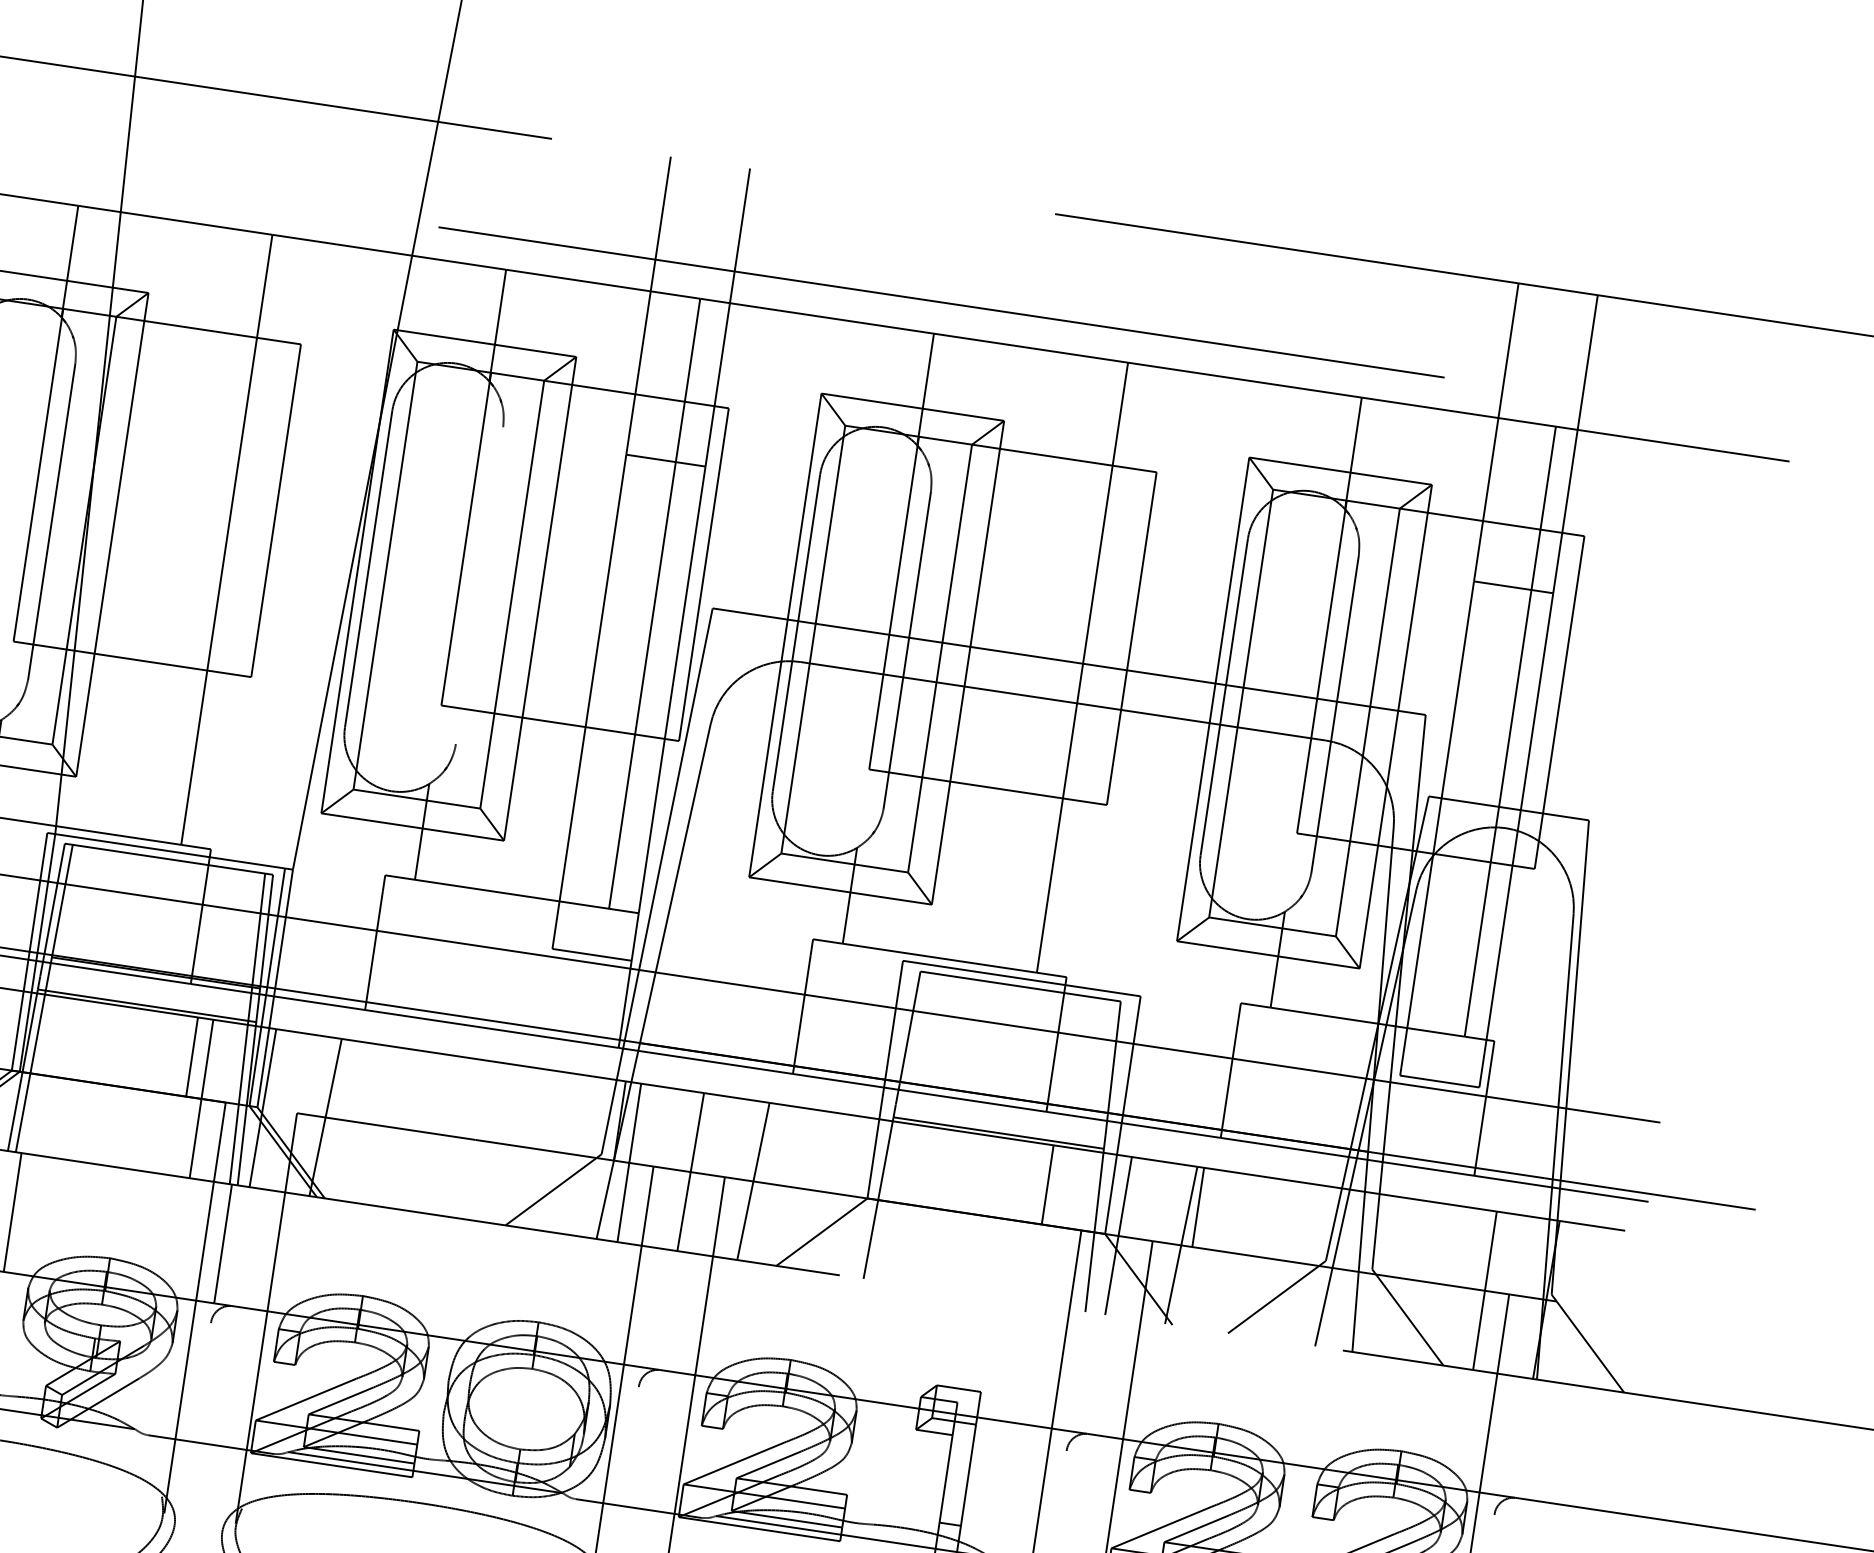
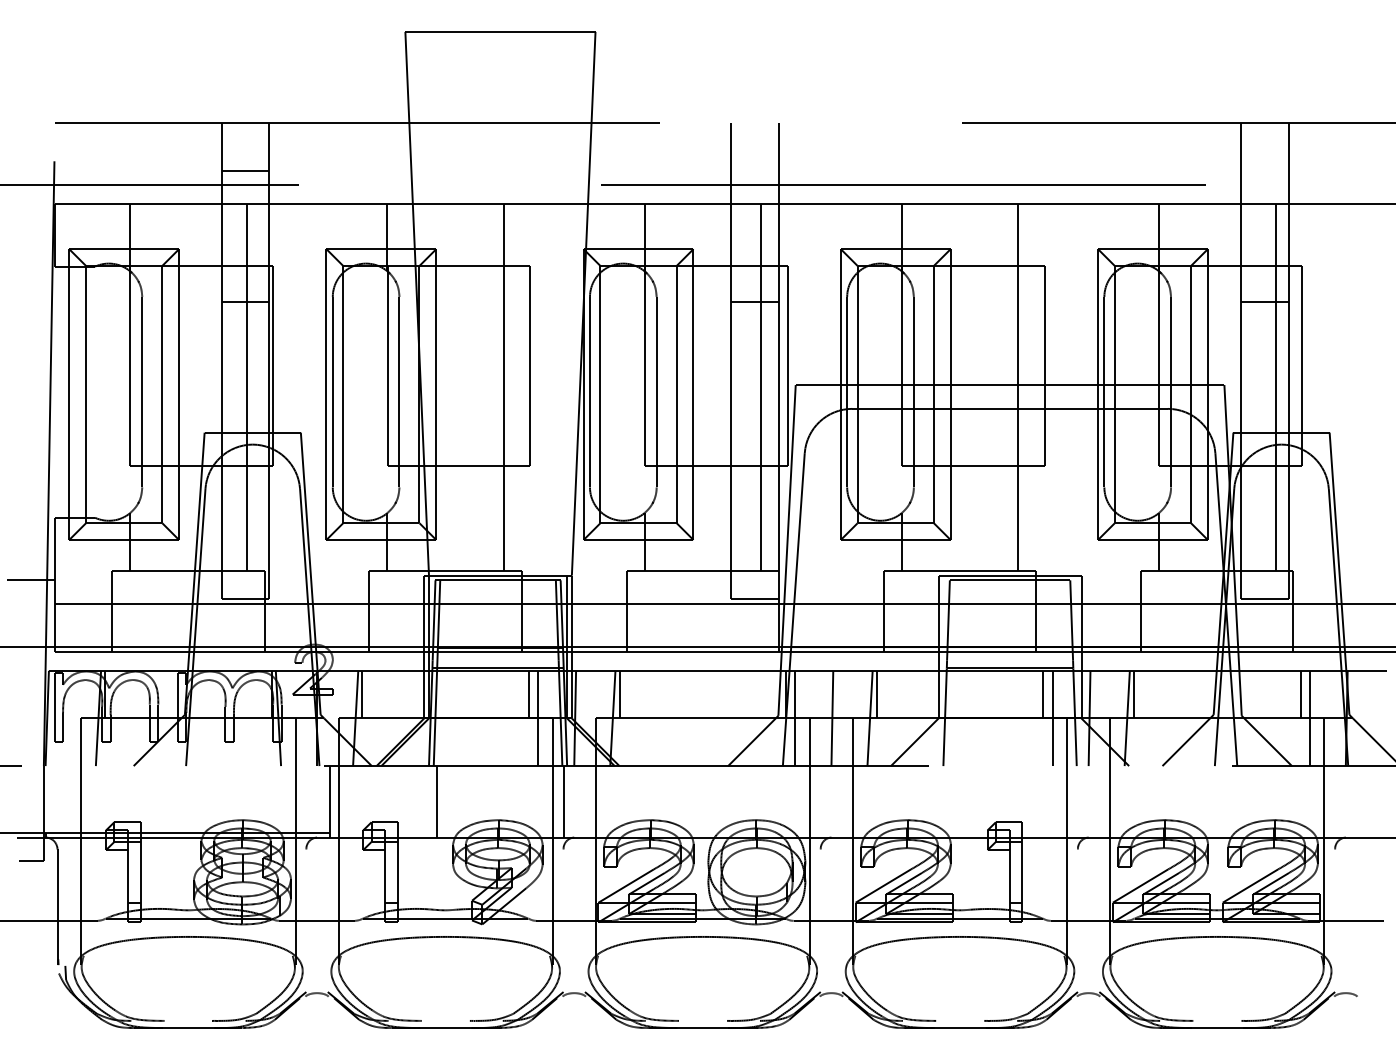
line: (479, 584) -> (656, 391), added
line: (342, 1079) -> (619, 694), added
line: (770, 1143) -> (876, 694), added
line: (1056, 1226) -> (1052, 718), added
line: (1475, 1248) -> (1300, 694), added

